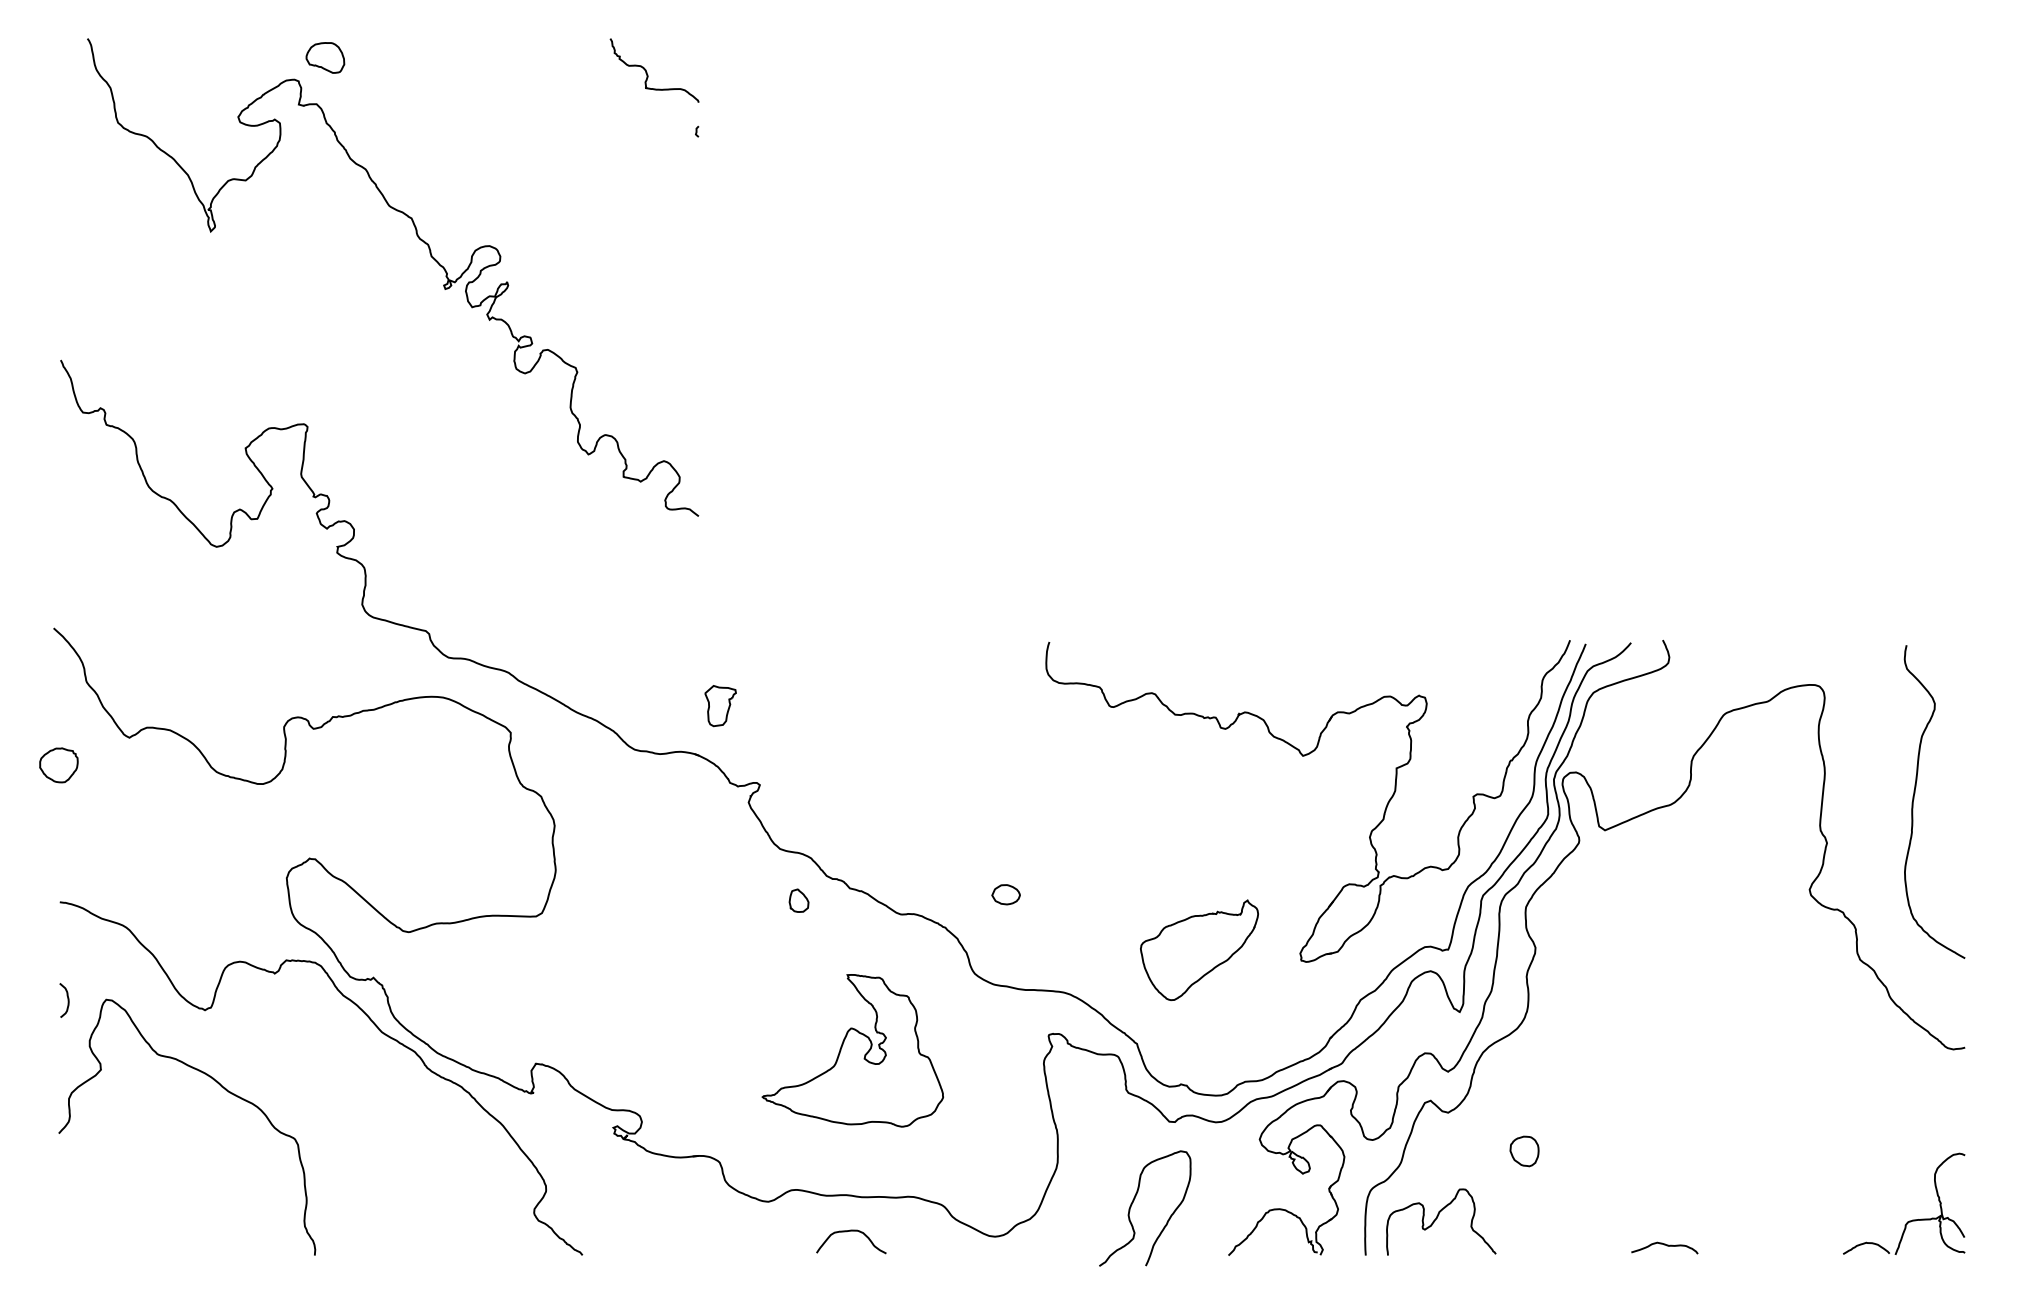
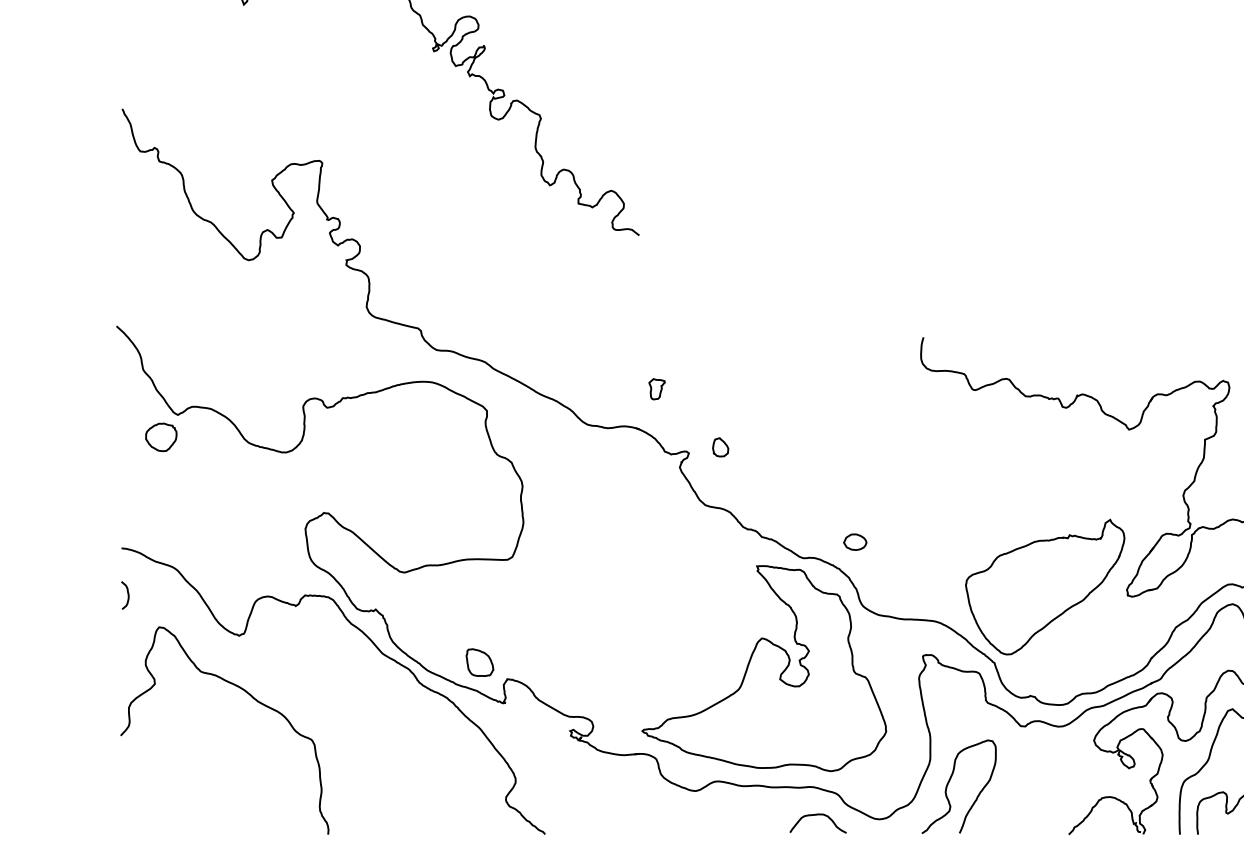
part: (720, 705) -> (657, 388), size x0.62
part: (58, 765) -> (160, 437), moved
part: (1005, 894) -> (854, 542), moved
part: (798, 900) -> (720, 447), moved
part: (1199, 950) -> (1045, 587), size x1.67
curve: (67, 1000) -> (127, 595), moved
part: (501, 1042) -> (479, 661), added
part: (852, 1050) -> (763, 668), size x1.67
curve: (1133, 1202) -> (949, 781), moved
curve: (851, 1231) -> (818, 815), moved

